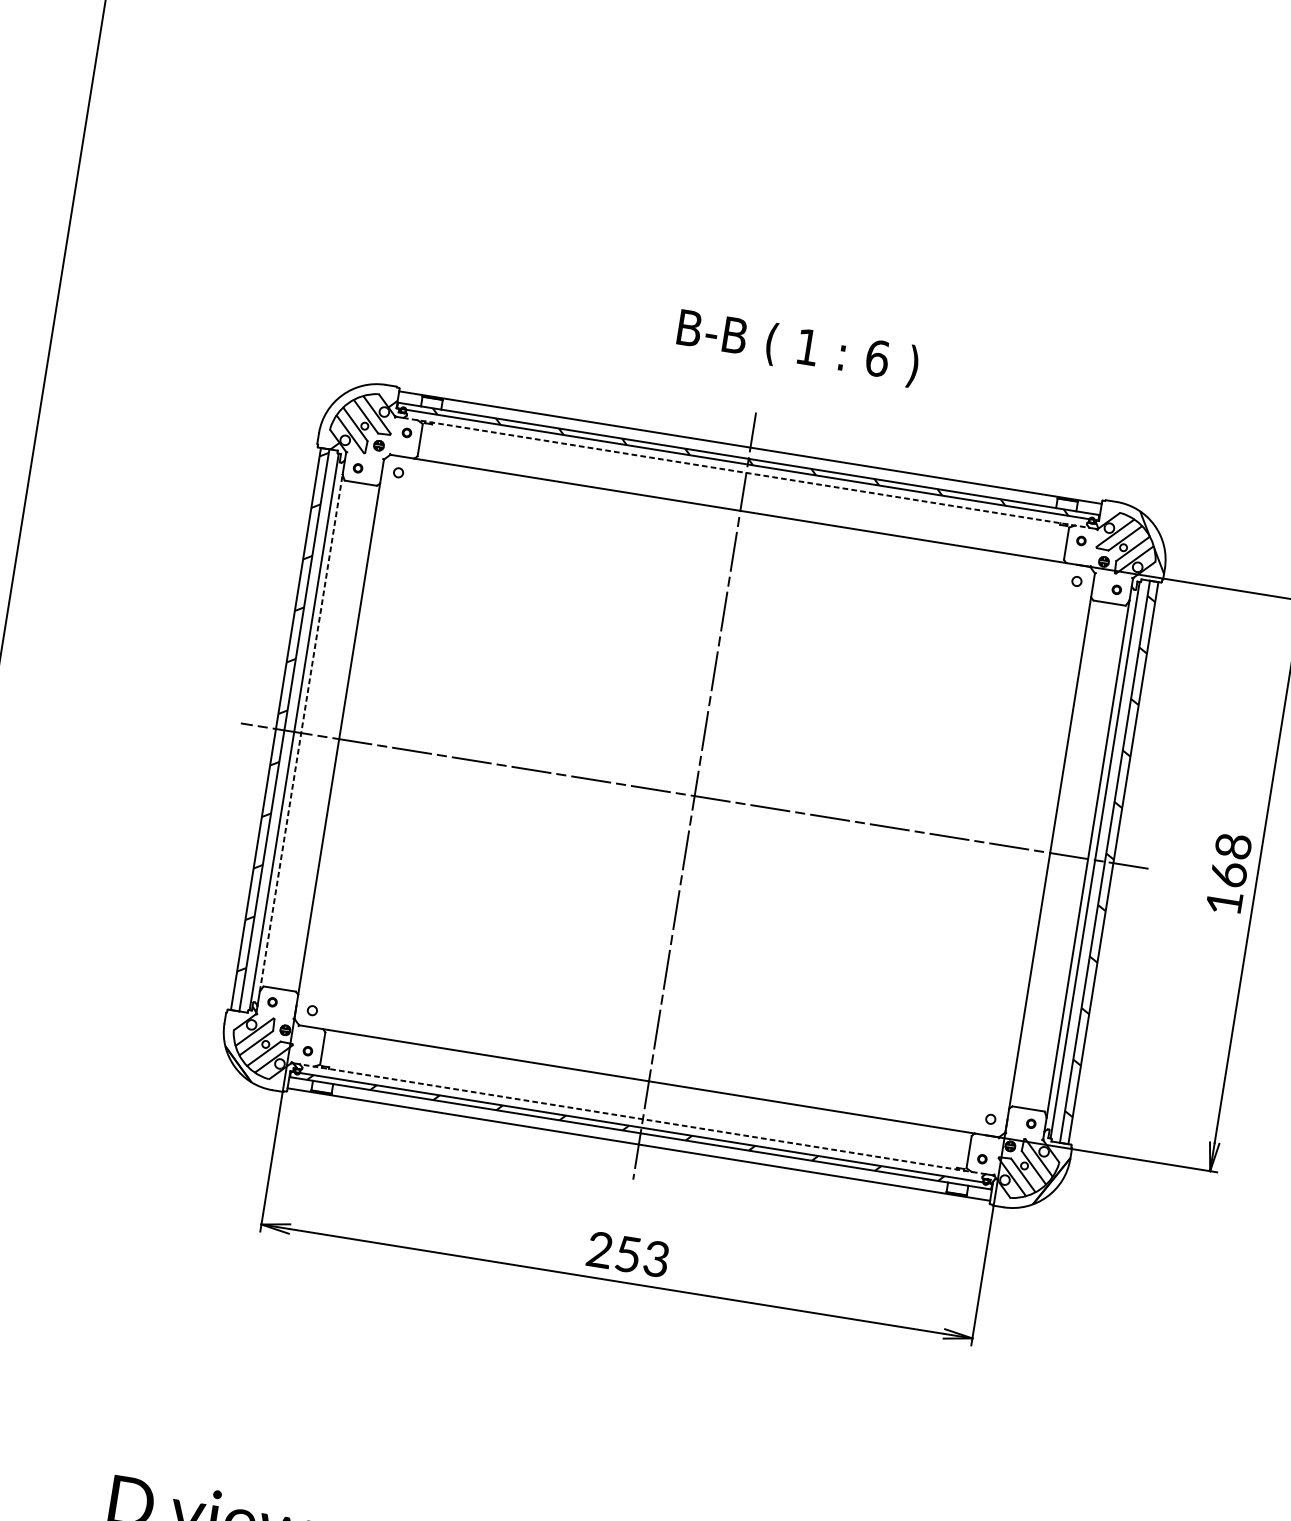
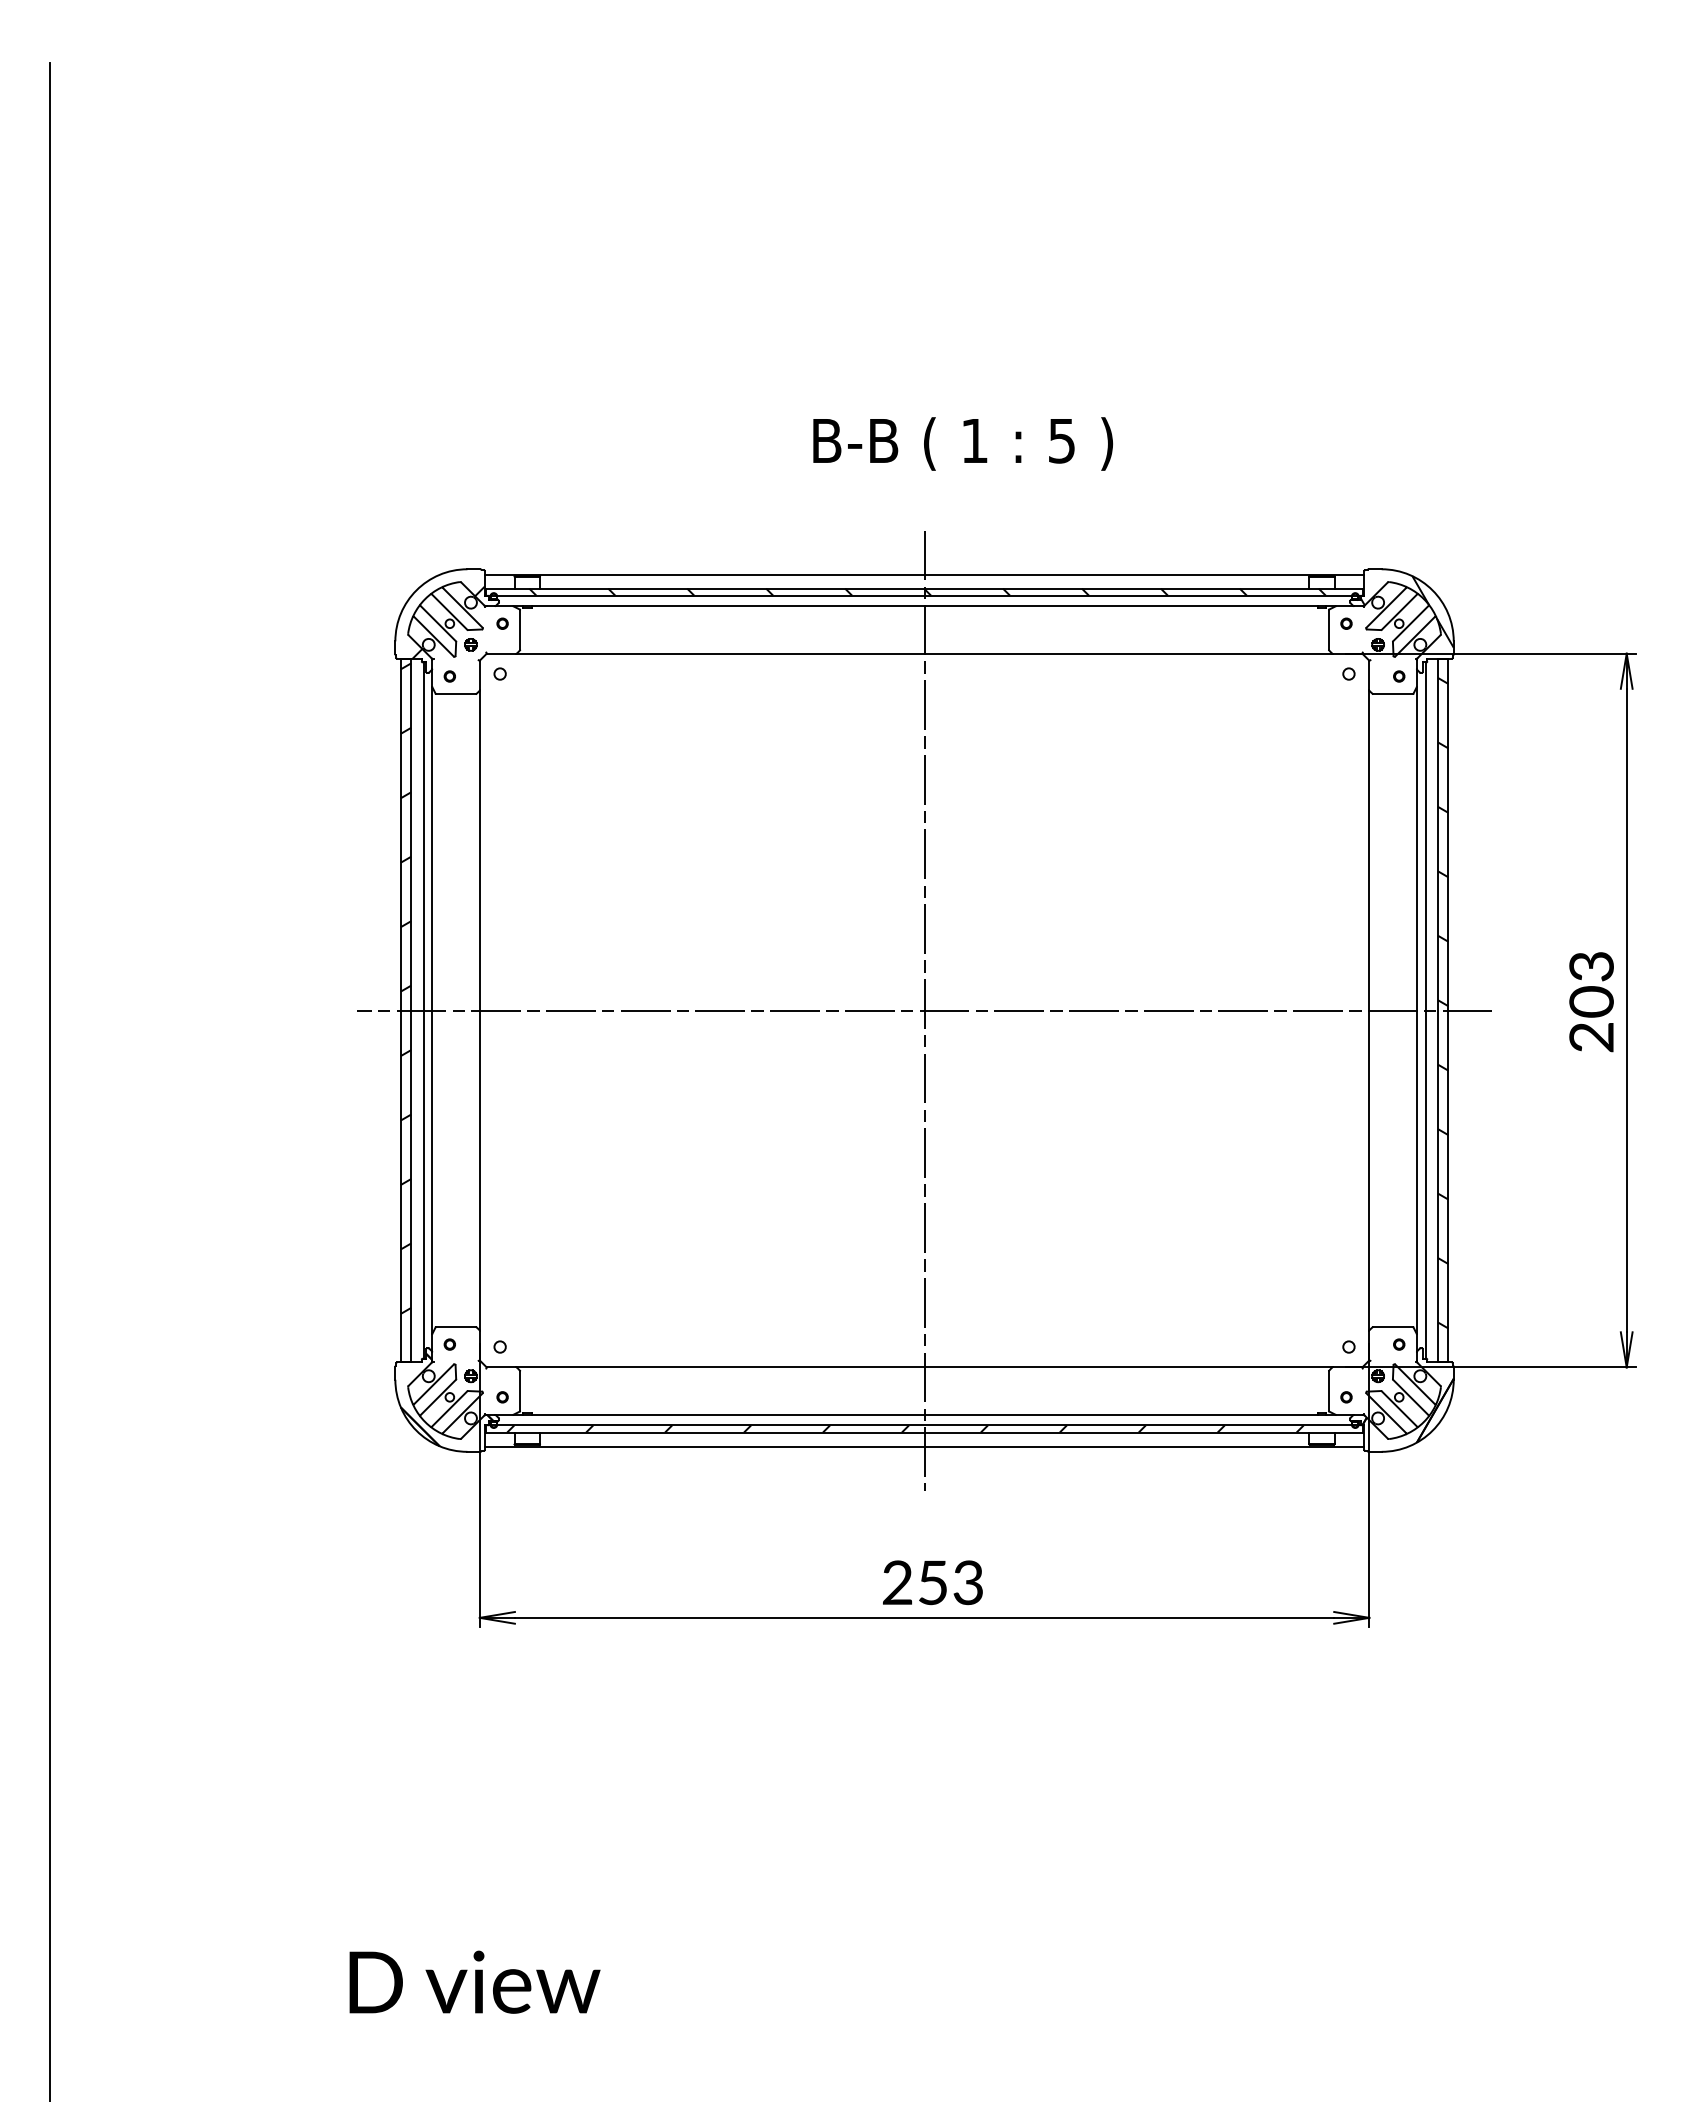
text: (877, 358) -> (1061, 440), 6 -> 5
line: (746, 473) -> (924, 606), dashed -> solid
line: (301, 733) -> (432, 1010), dashed -> solid
text: (1228, 874) -> (1591, 1001), 168 -> 203
line: (642, 1118) -> (924, 1414), dashed -> solid

